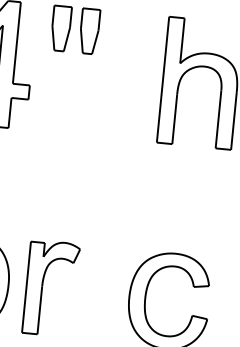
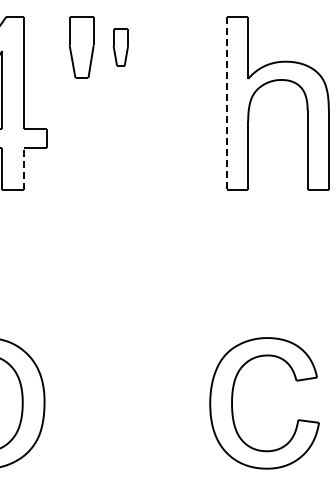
part: (89, 31) -> (120, 47), size x0.6
line: (163, 79) -> (227, 103), solid -> dashed
line: (9, 112) -> (23, 168), solid -> dashed
part: (42, 286) -> (91, 400), removed

